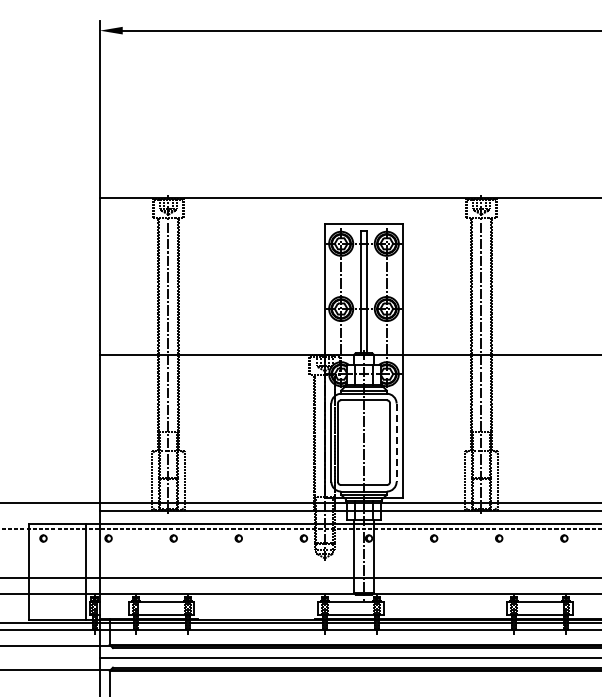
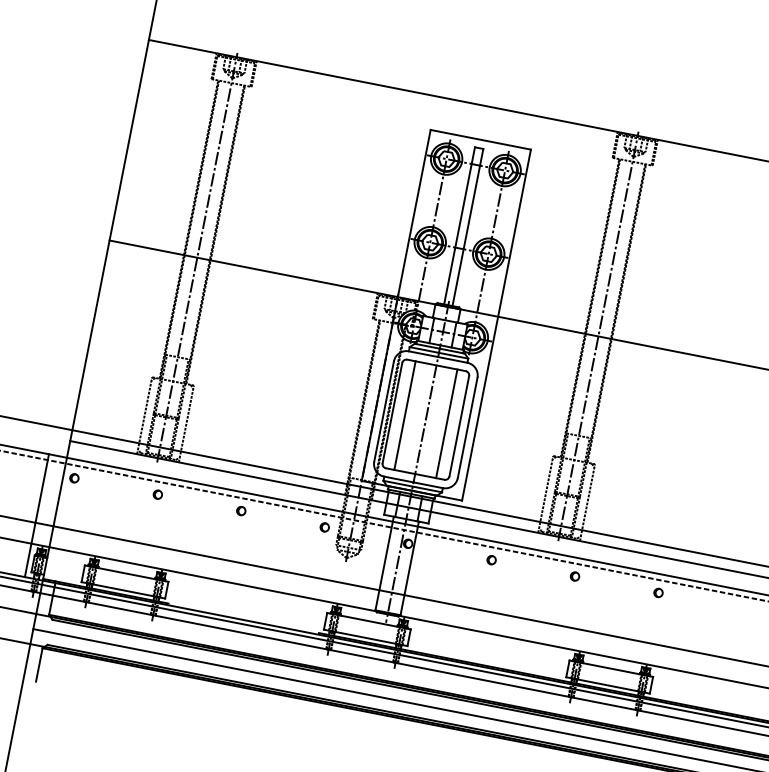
line: (347, 442) -> (404, 415), added
line: (380, 442) -> (447, 423), added
line: (396, 443) -> (467, 428), dashed -> solid

